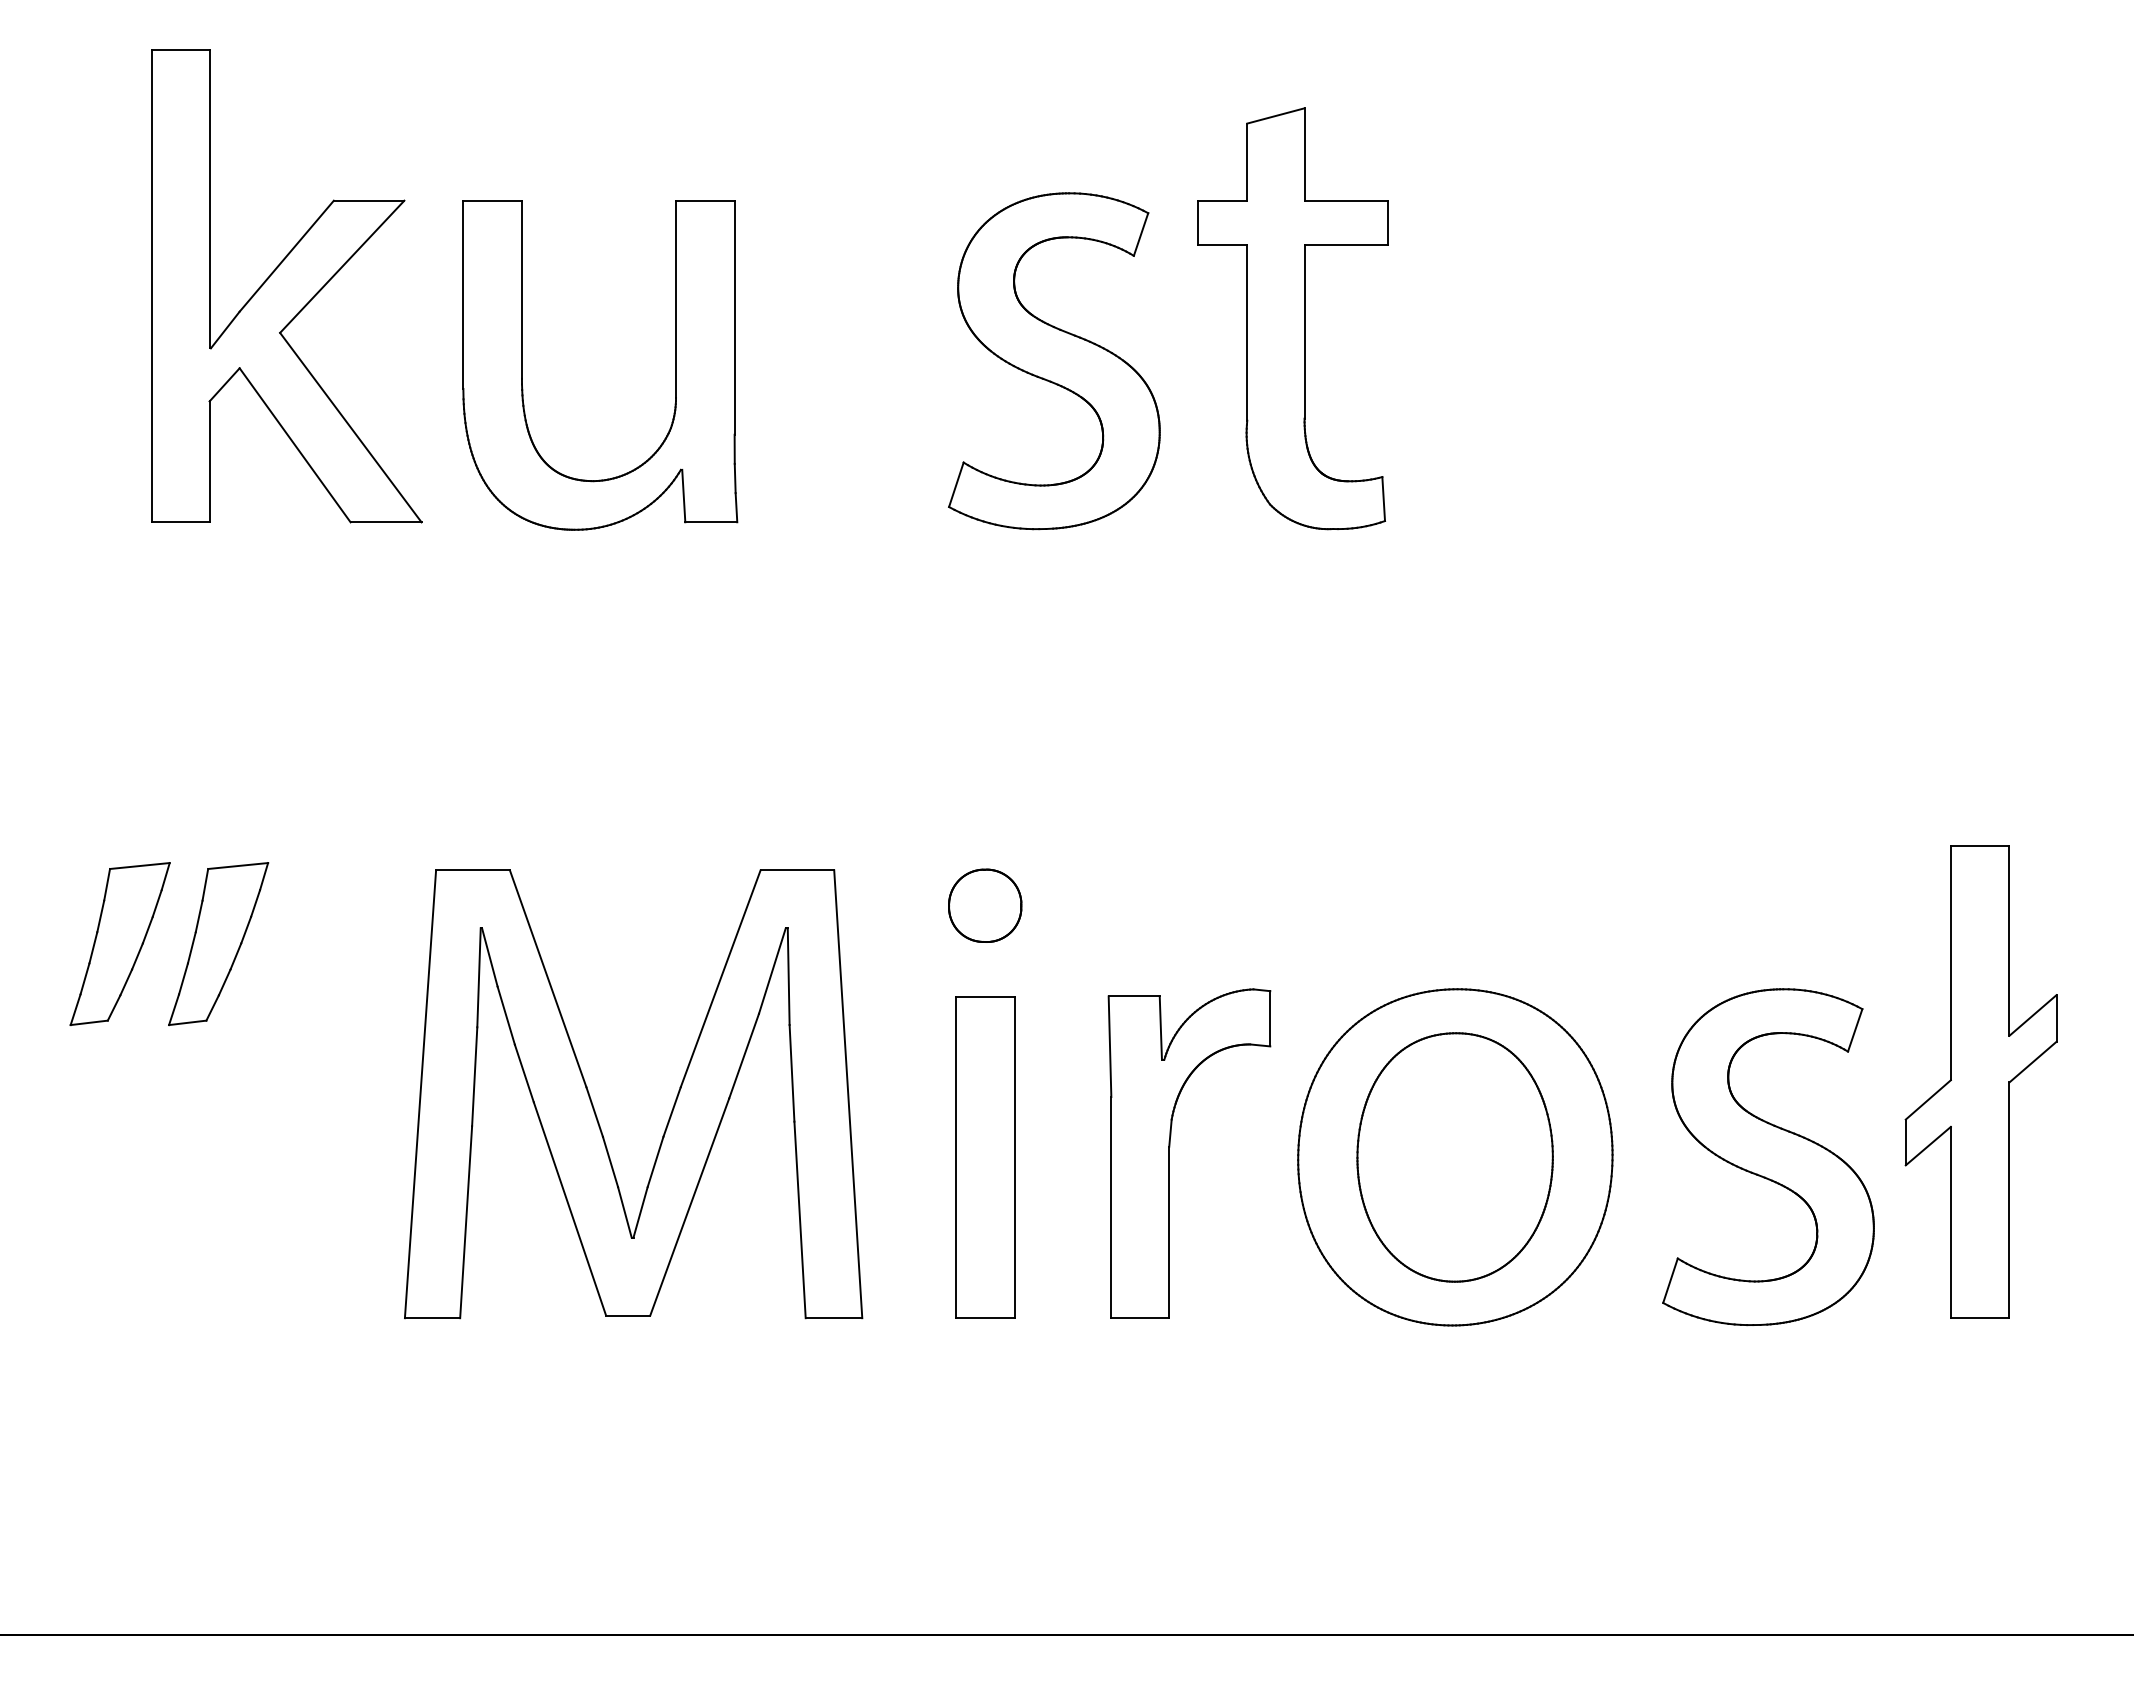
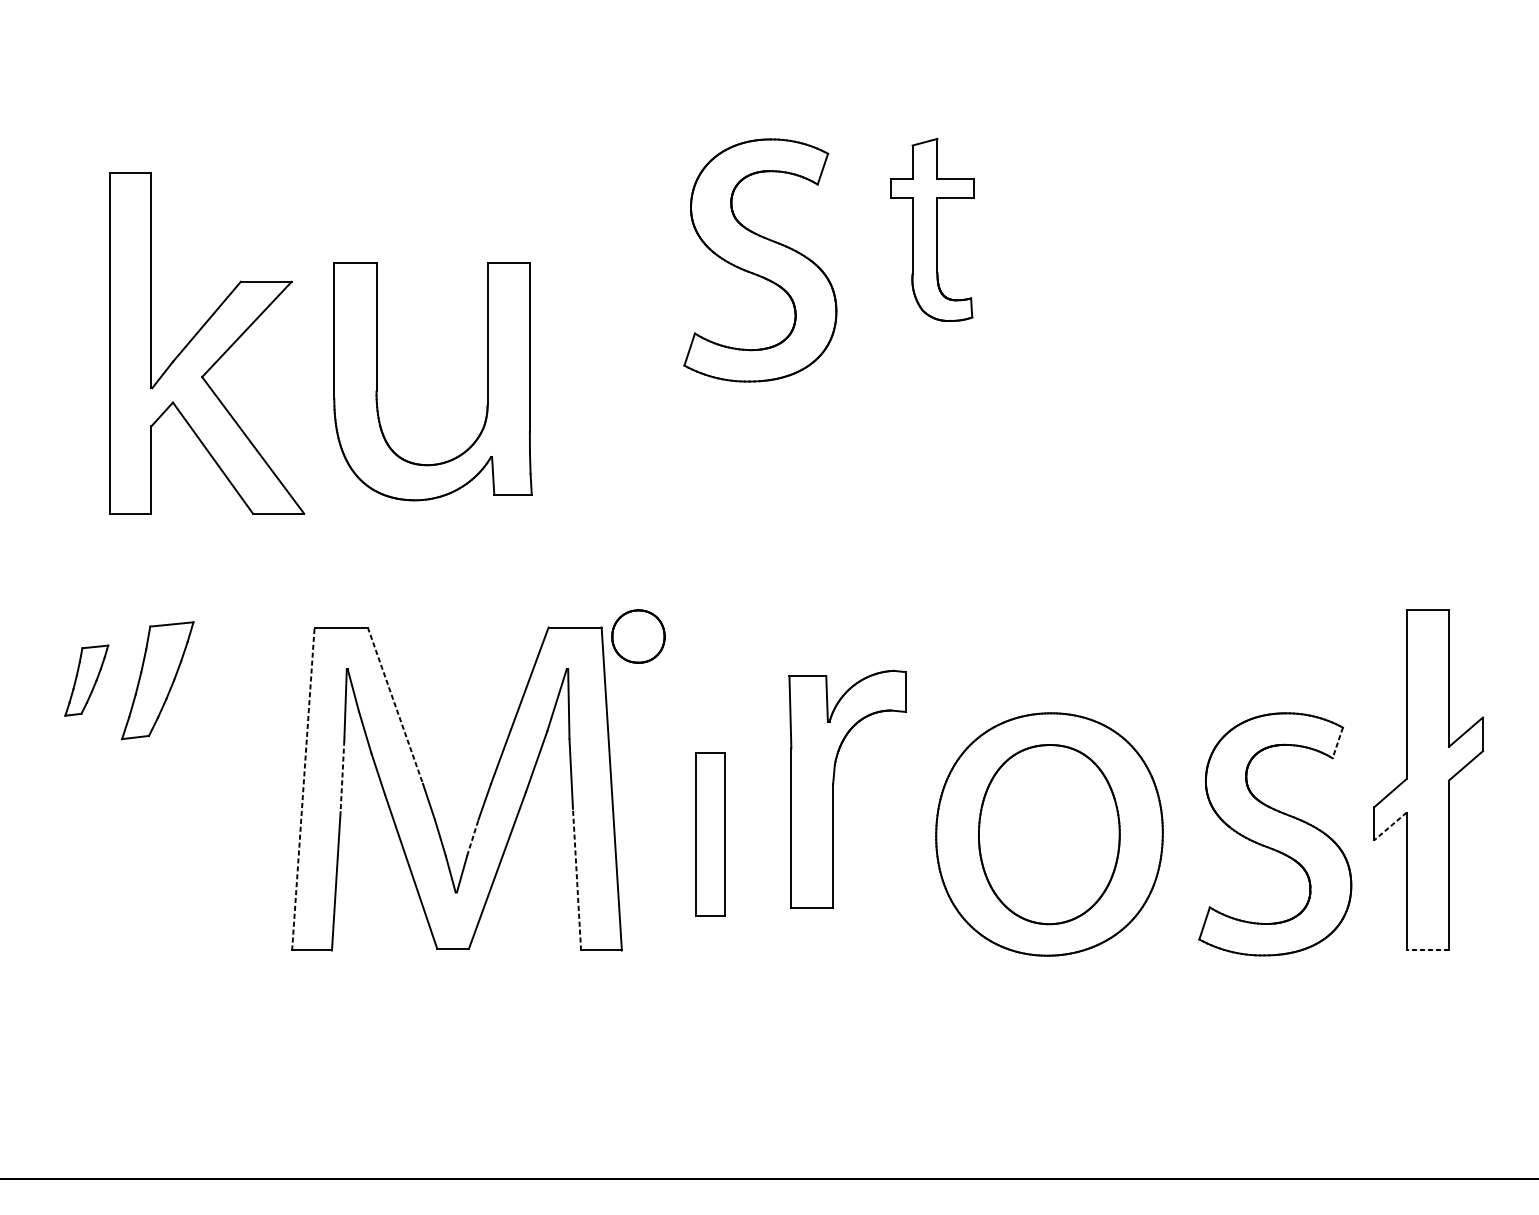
part: (286, 286) -> (206, 343), moved
part: (1292, 318) -> (932, 229), size x0.6
part: (675, 365) -> (487, 381), moved
part: (985, 905) -> (638, 636), moved
part: (119, 943) -> (86, 680), size x0.6
line: (548, 978) -> (395, 705), solid -> dashed
line: (1855, 1030) -> (1338, 743), solid -> dashed
line: (474, 1076) -> (342, 776), solid -> dashed
line: (420, 1093) -> (303, 788), solid -> dashed
line: (1928, 1146) -> (1390, 826), solid -> dashed
part: (1170, 1147) -> (834, 784), moved
part: (985, 1157) -> (710, 834), size x0.7
line: (655, 1161) -> (472, 837), solid -> dashed
line: (800, 1219) -> (577, 879), solid -> dashed
line: (1979, 1318) -> (1427, 950), solid -> dashed

